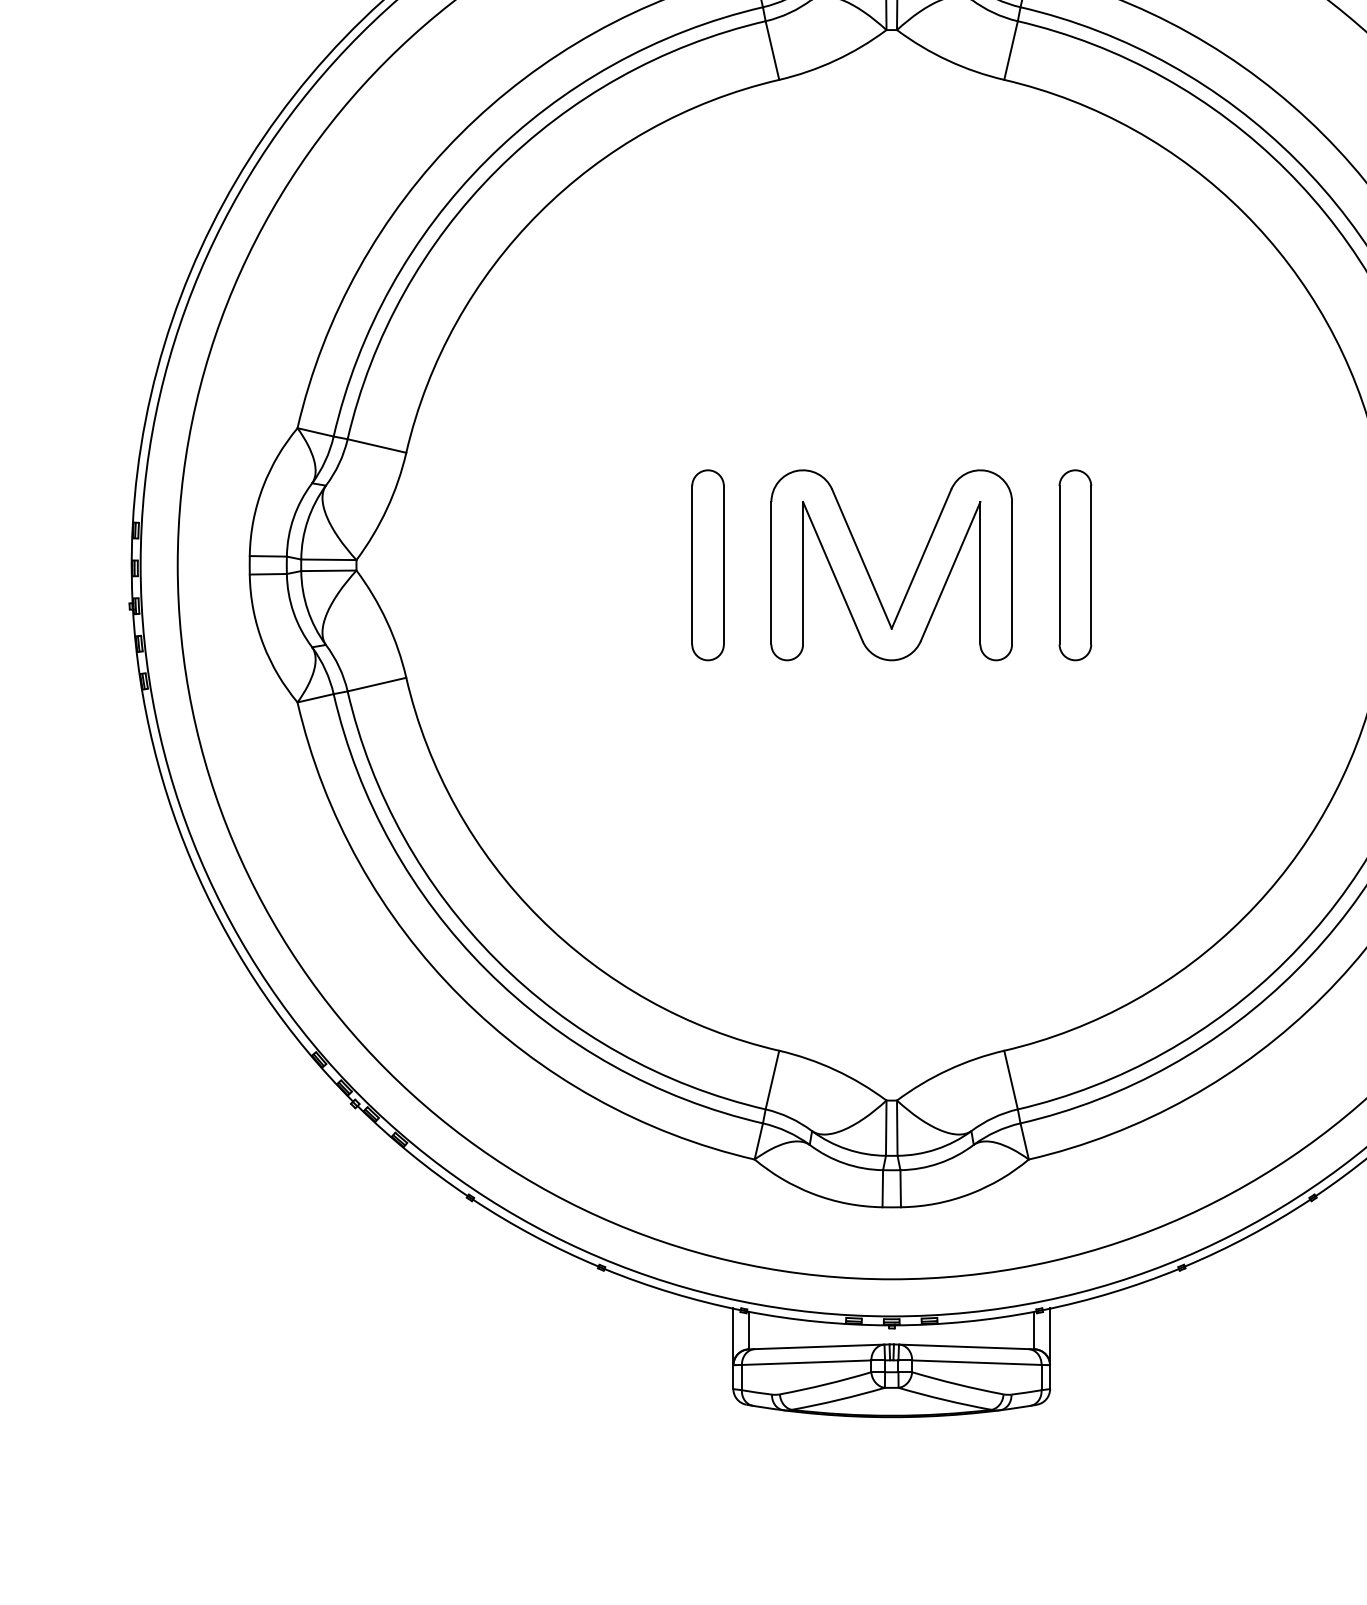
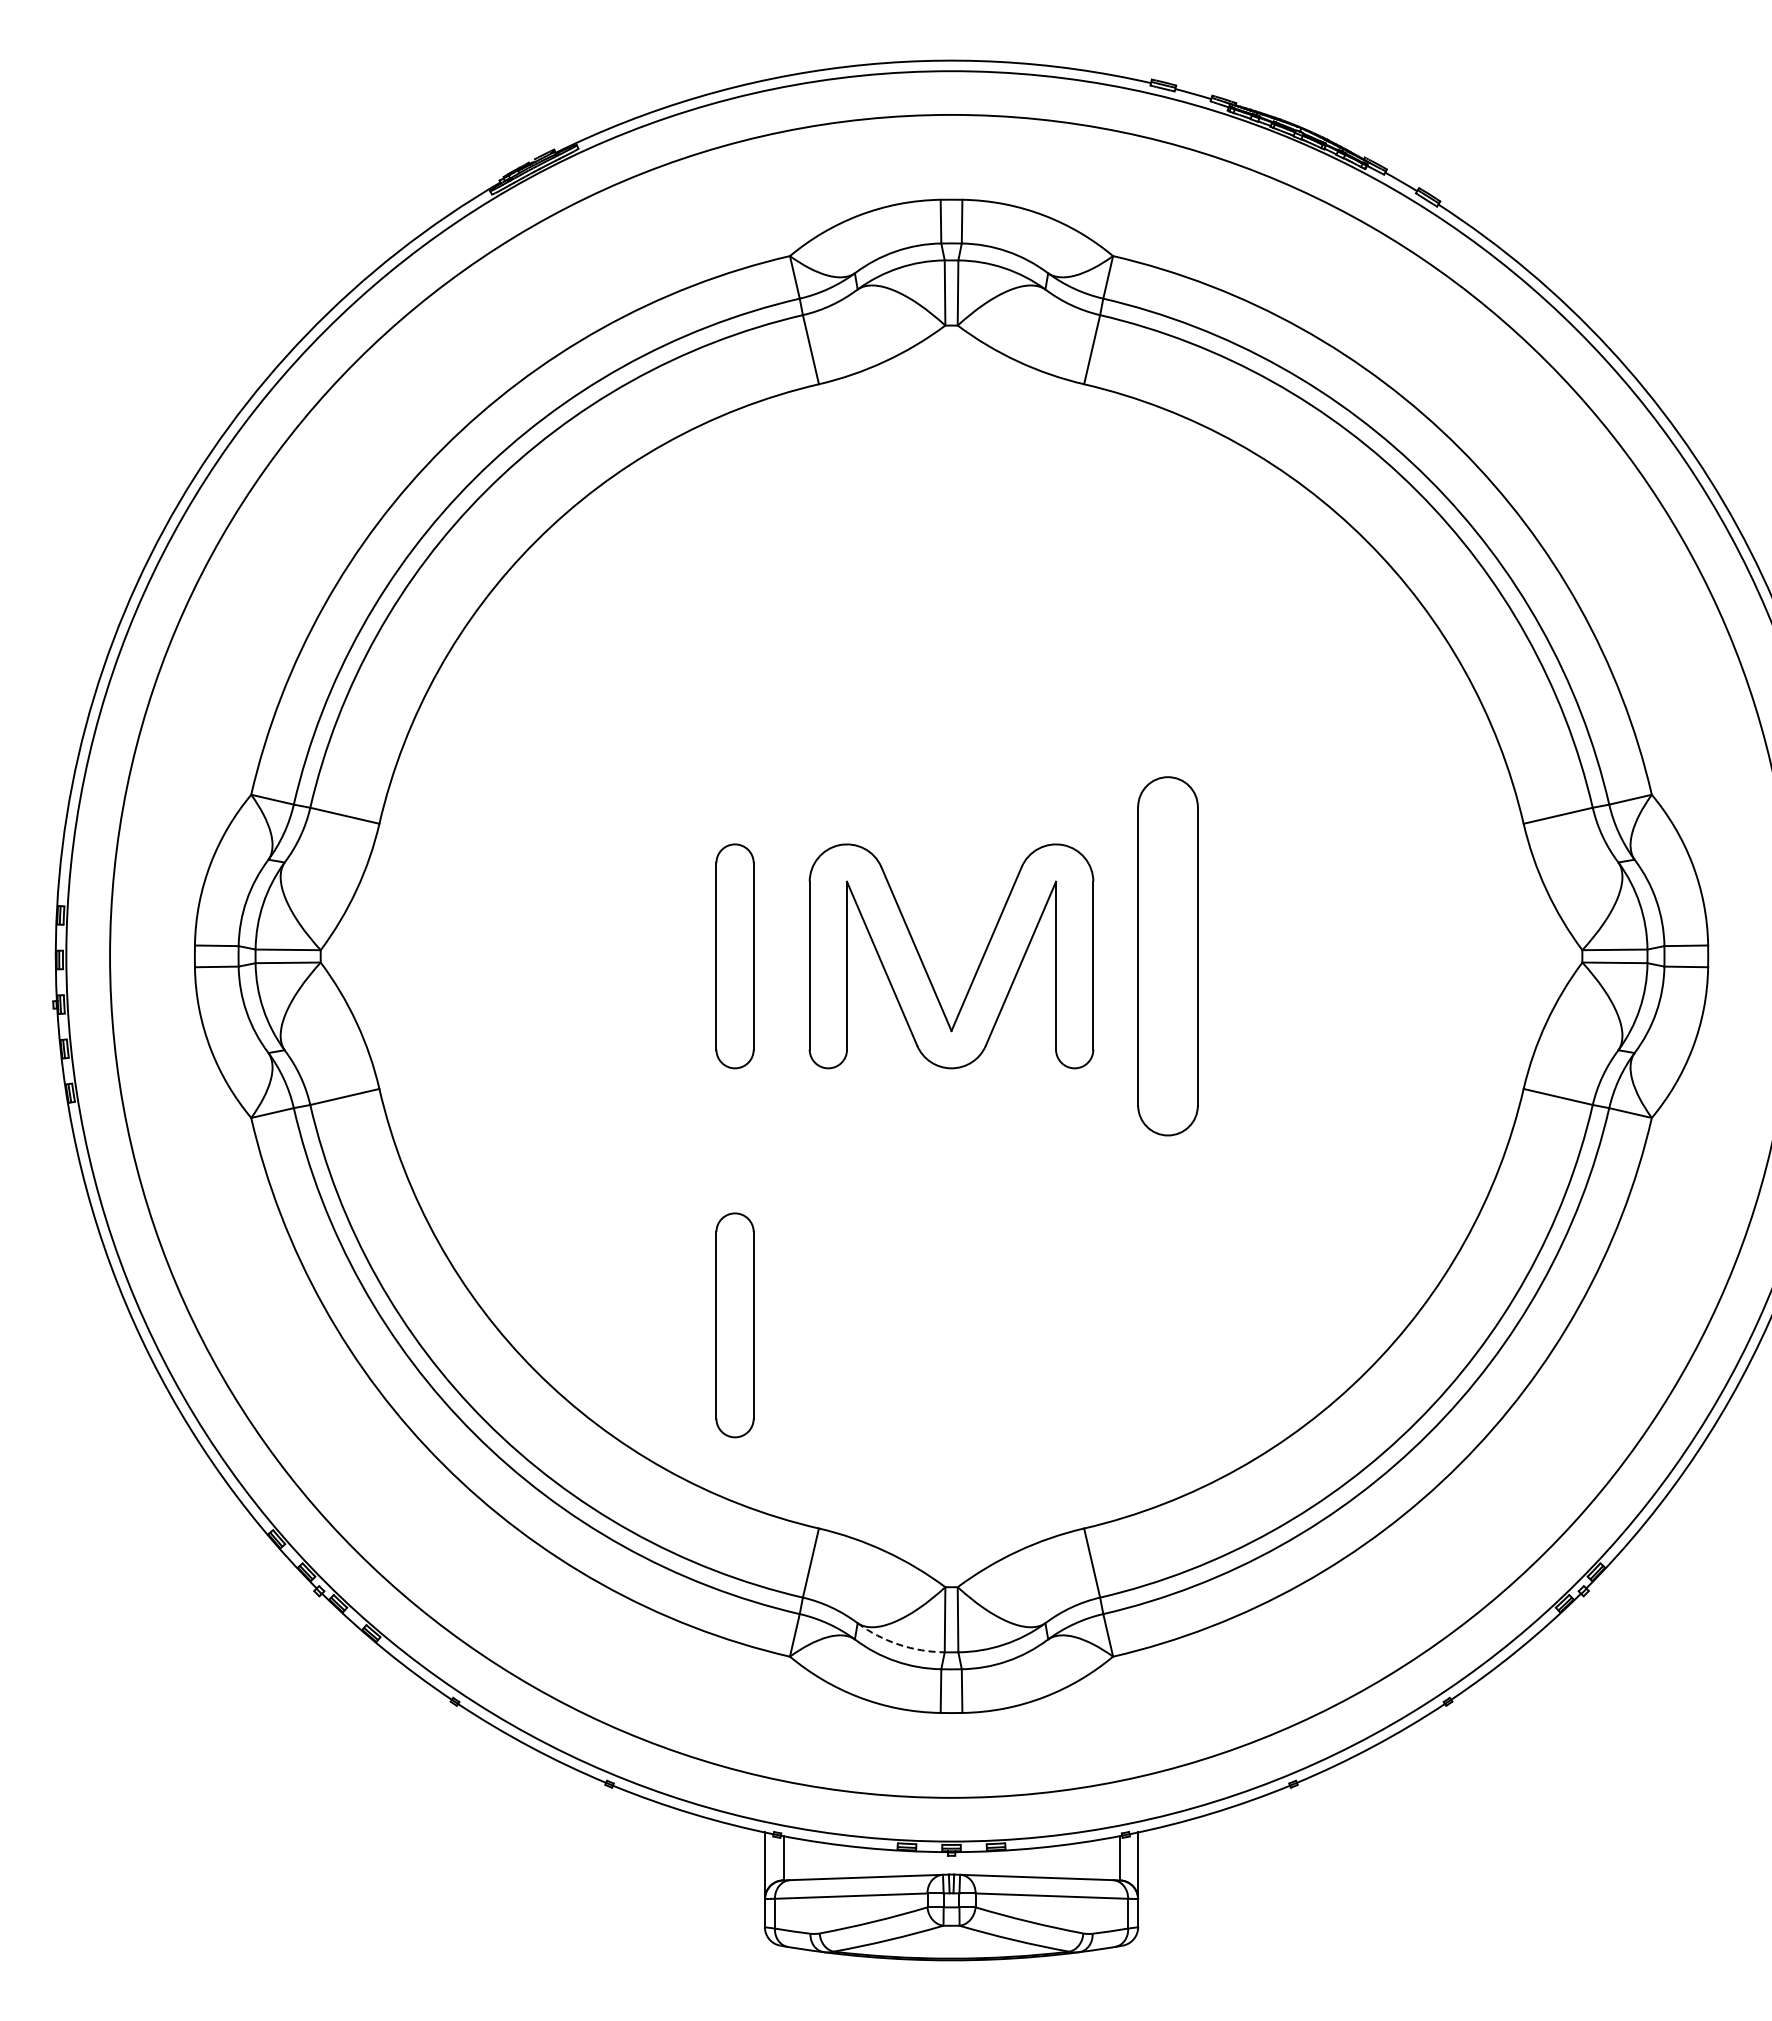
part: (1074, 565) -> (1167, 956), size x1.6
part: (707, 878) -> (734, 1325), added
arc: (846, 1149) -> (898, 1644), solid -> dashed

